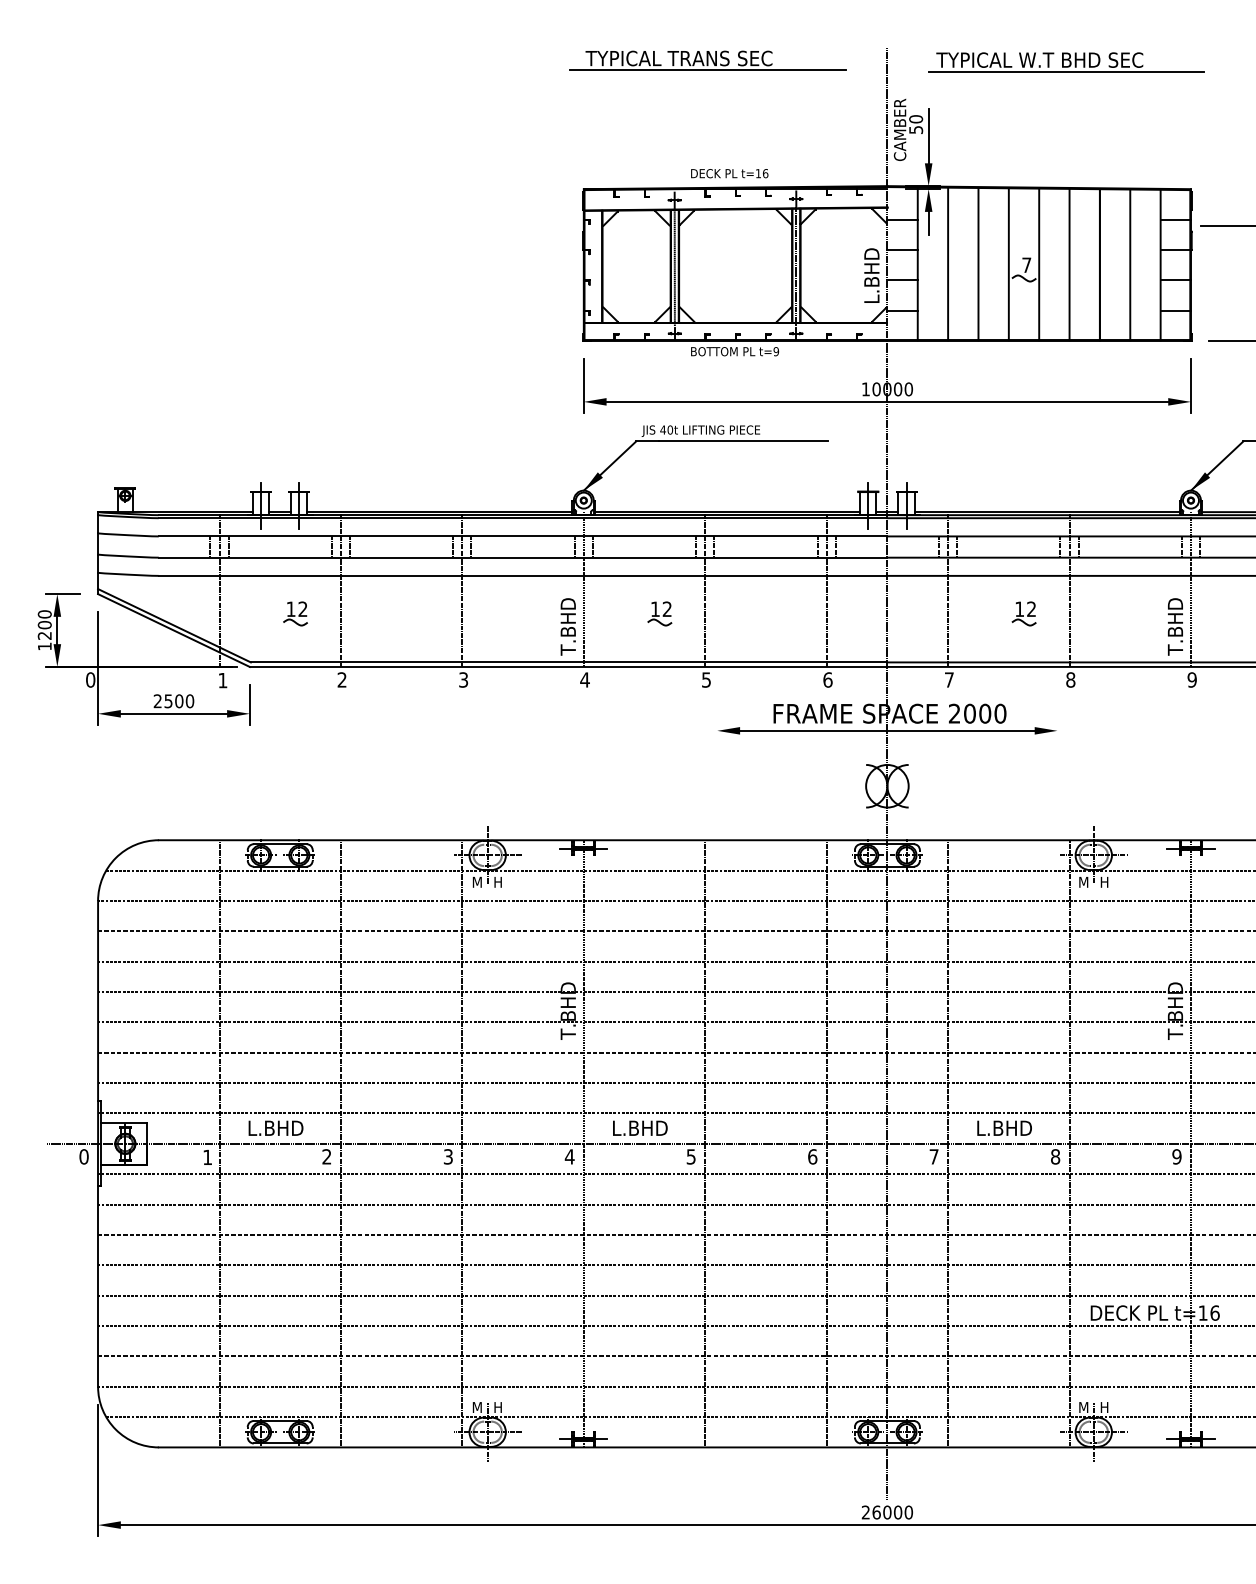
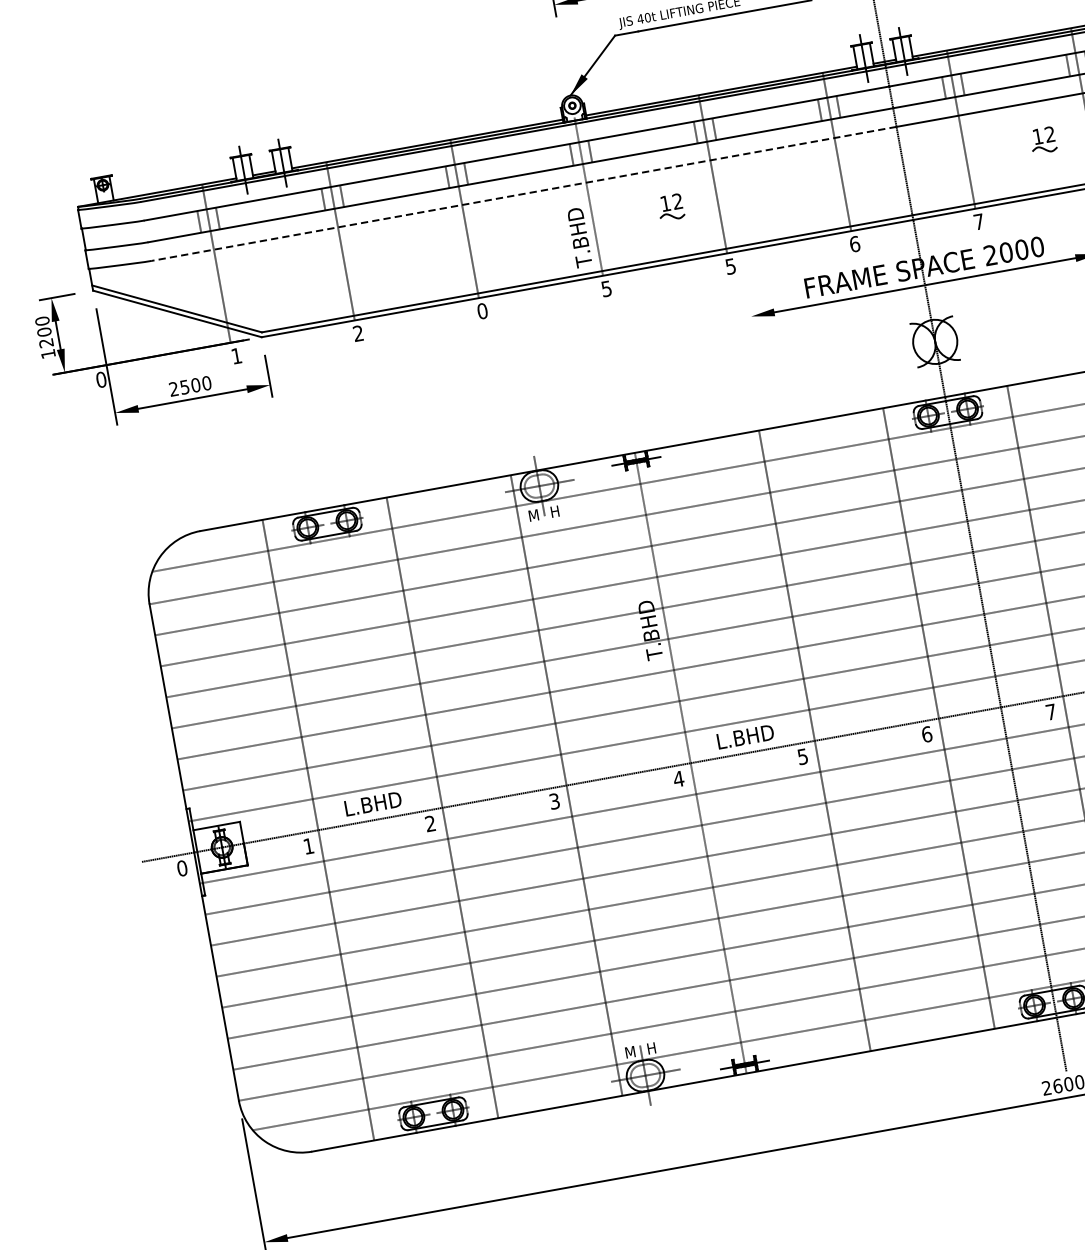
line: (522, 575) -> (523, 193), solid -> dashed
part: (295, 613) -> (298, 274), removed
text: (463, 679) -> (482, 310), 3 -> 0
text: (584, 679) -> (606, 288), 4 -> 5

